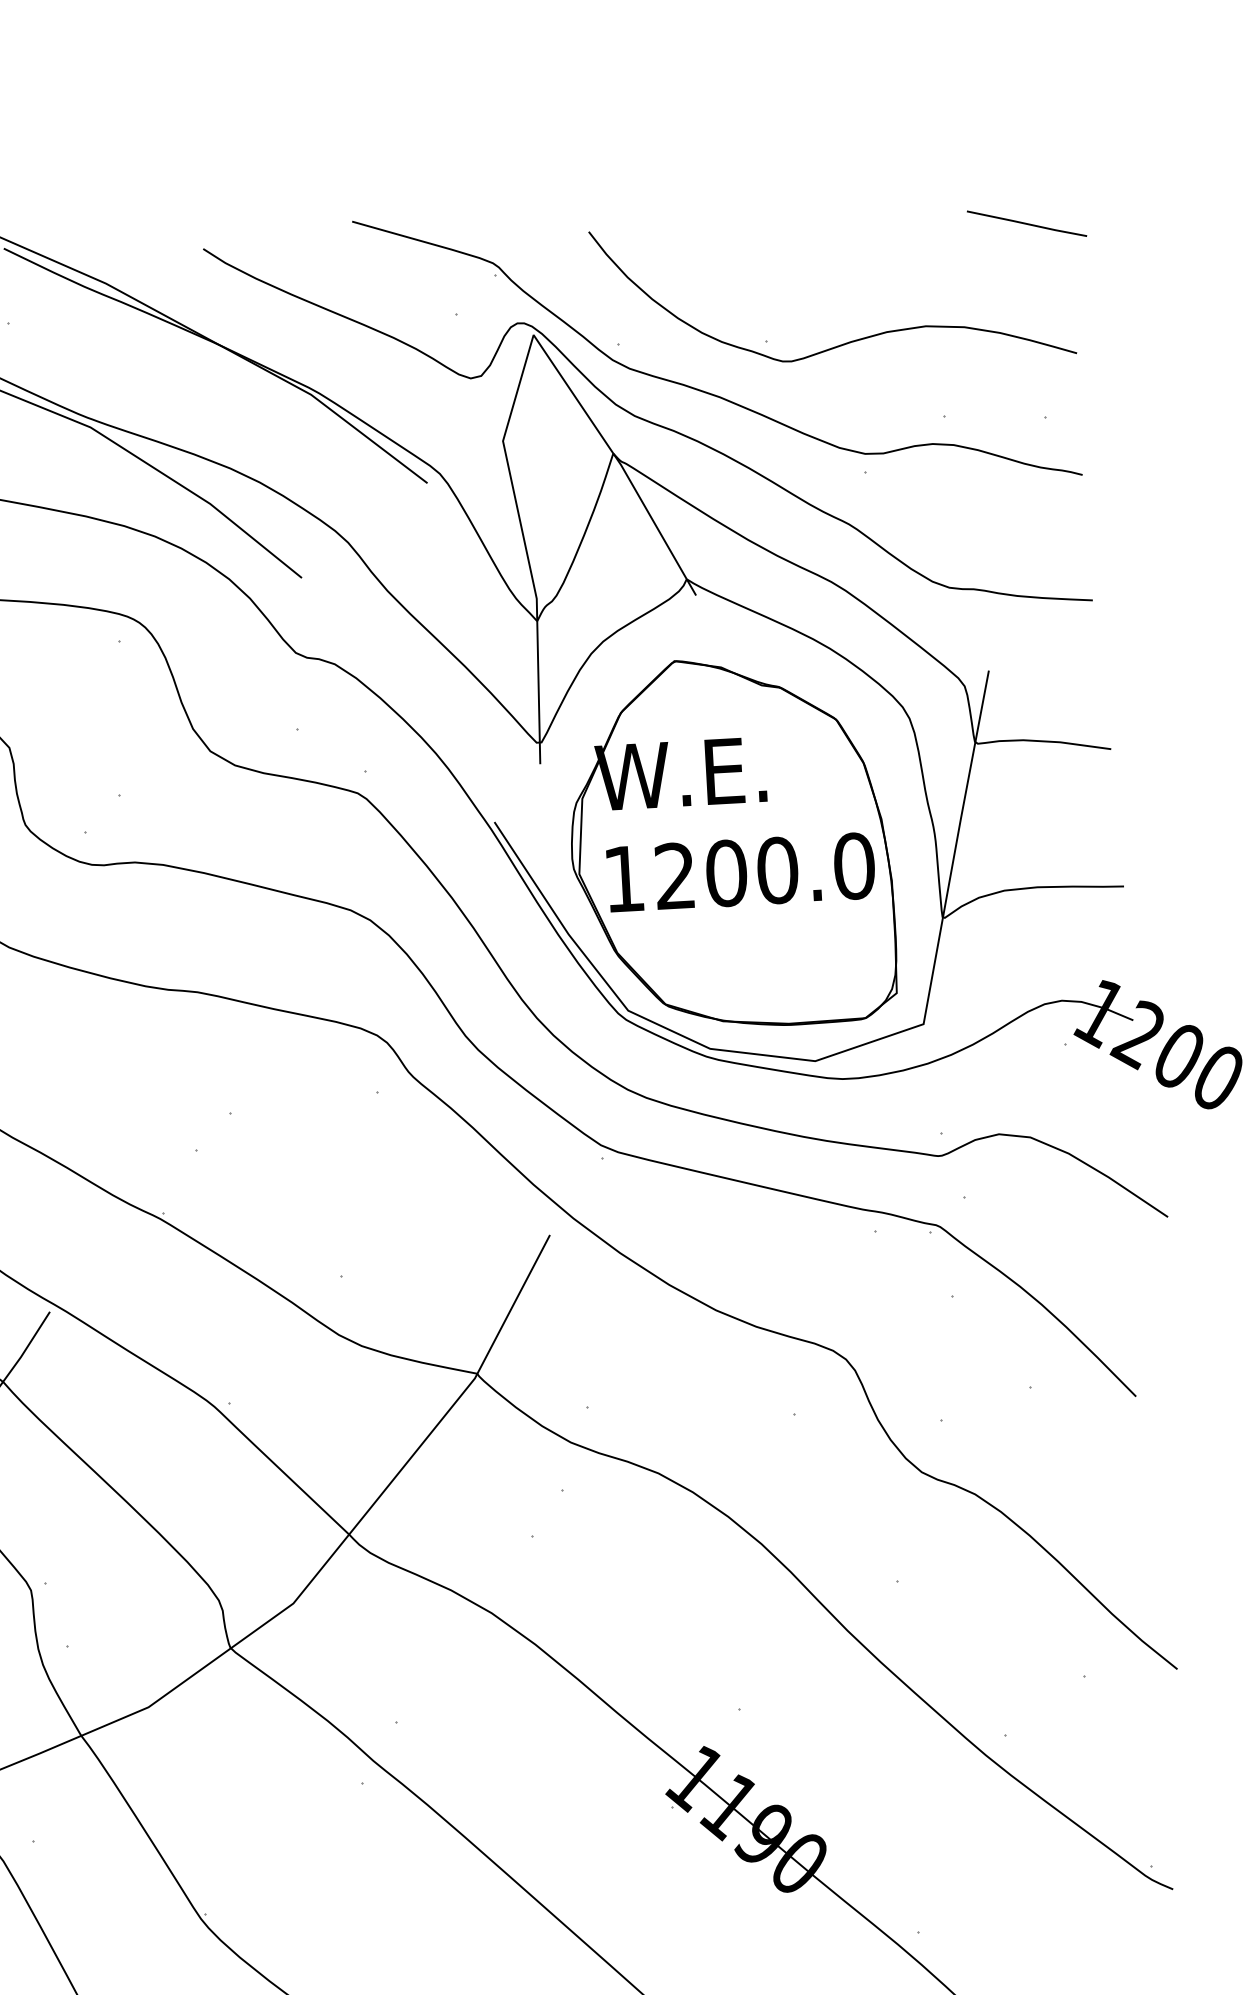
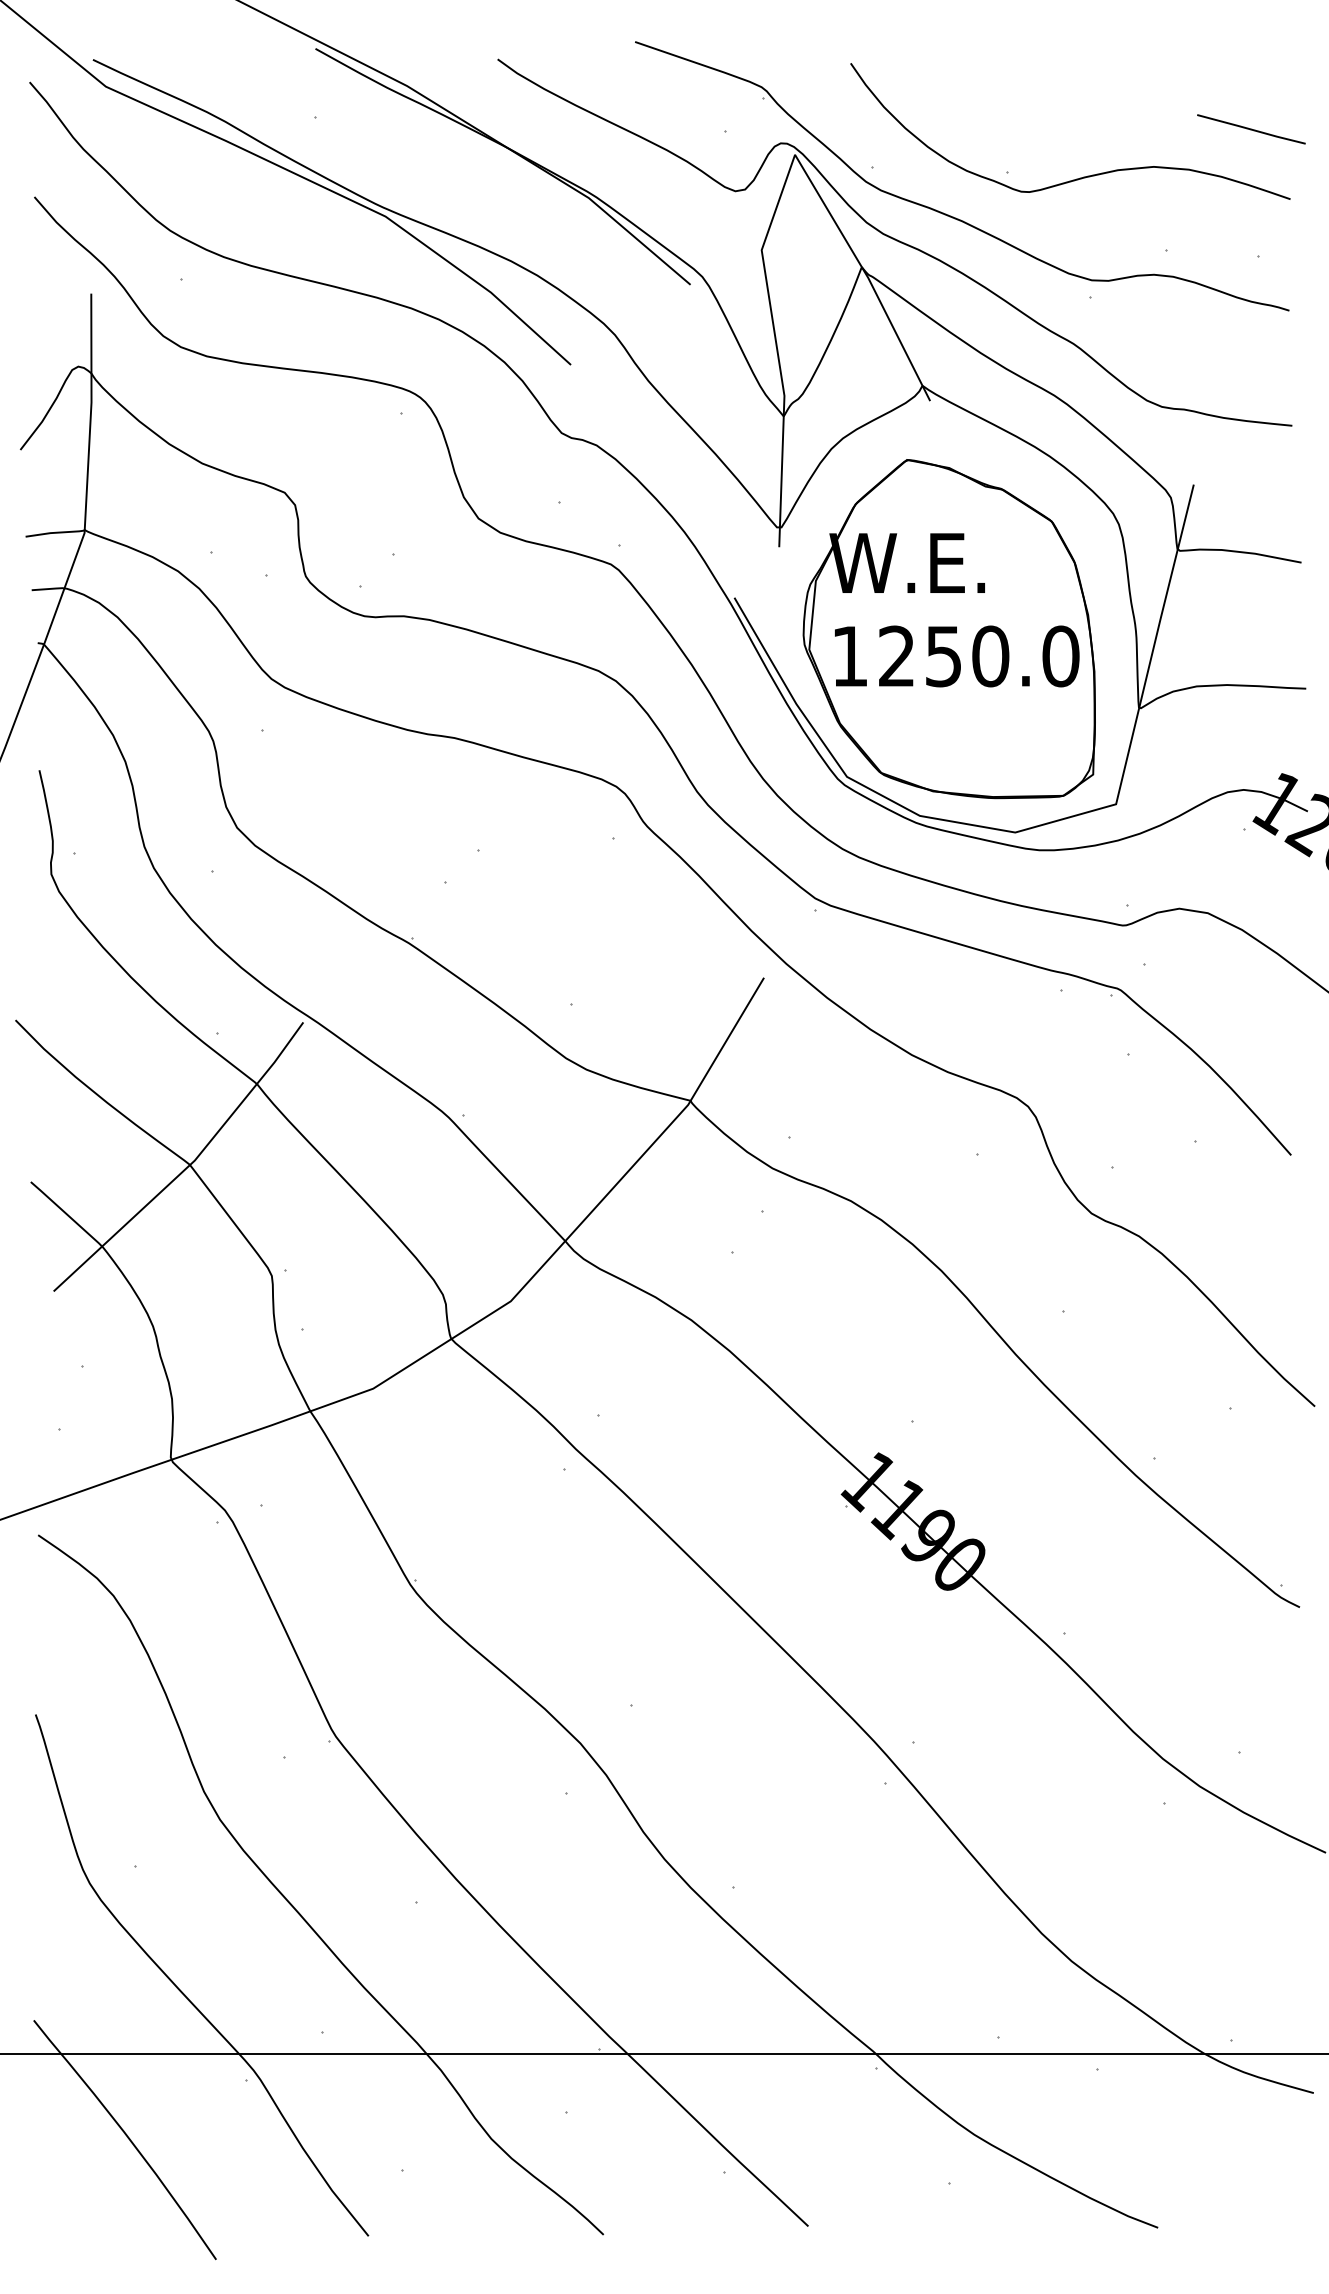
line: (1027, 223) -> (1251, 129), moved
text: (726, 873) -> (943, 656), 1200.0 -> 1250.0

